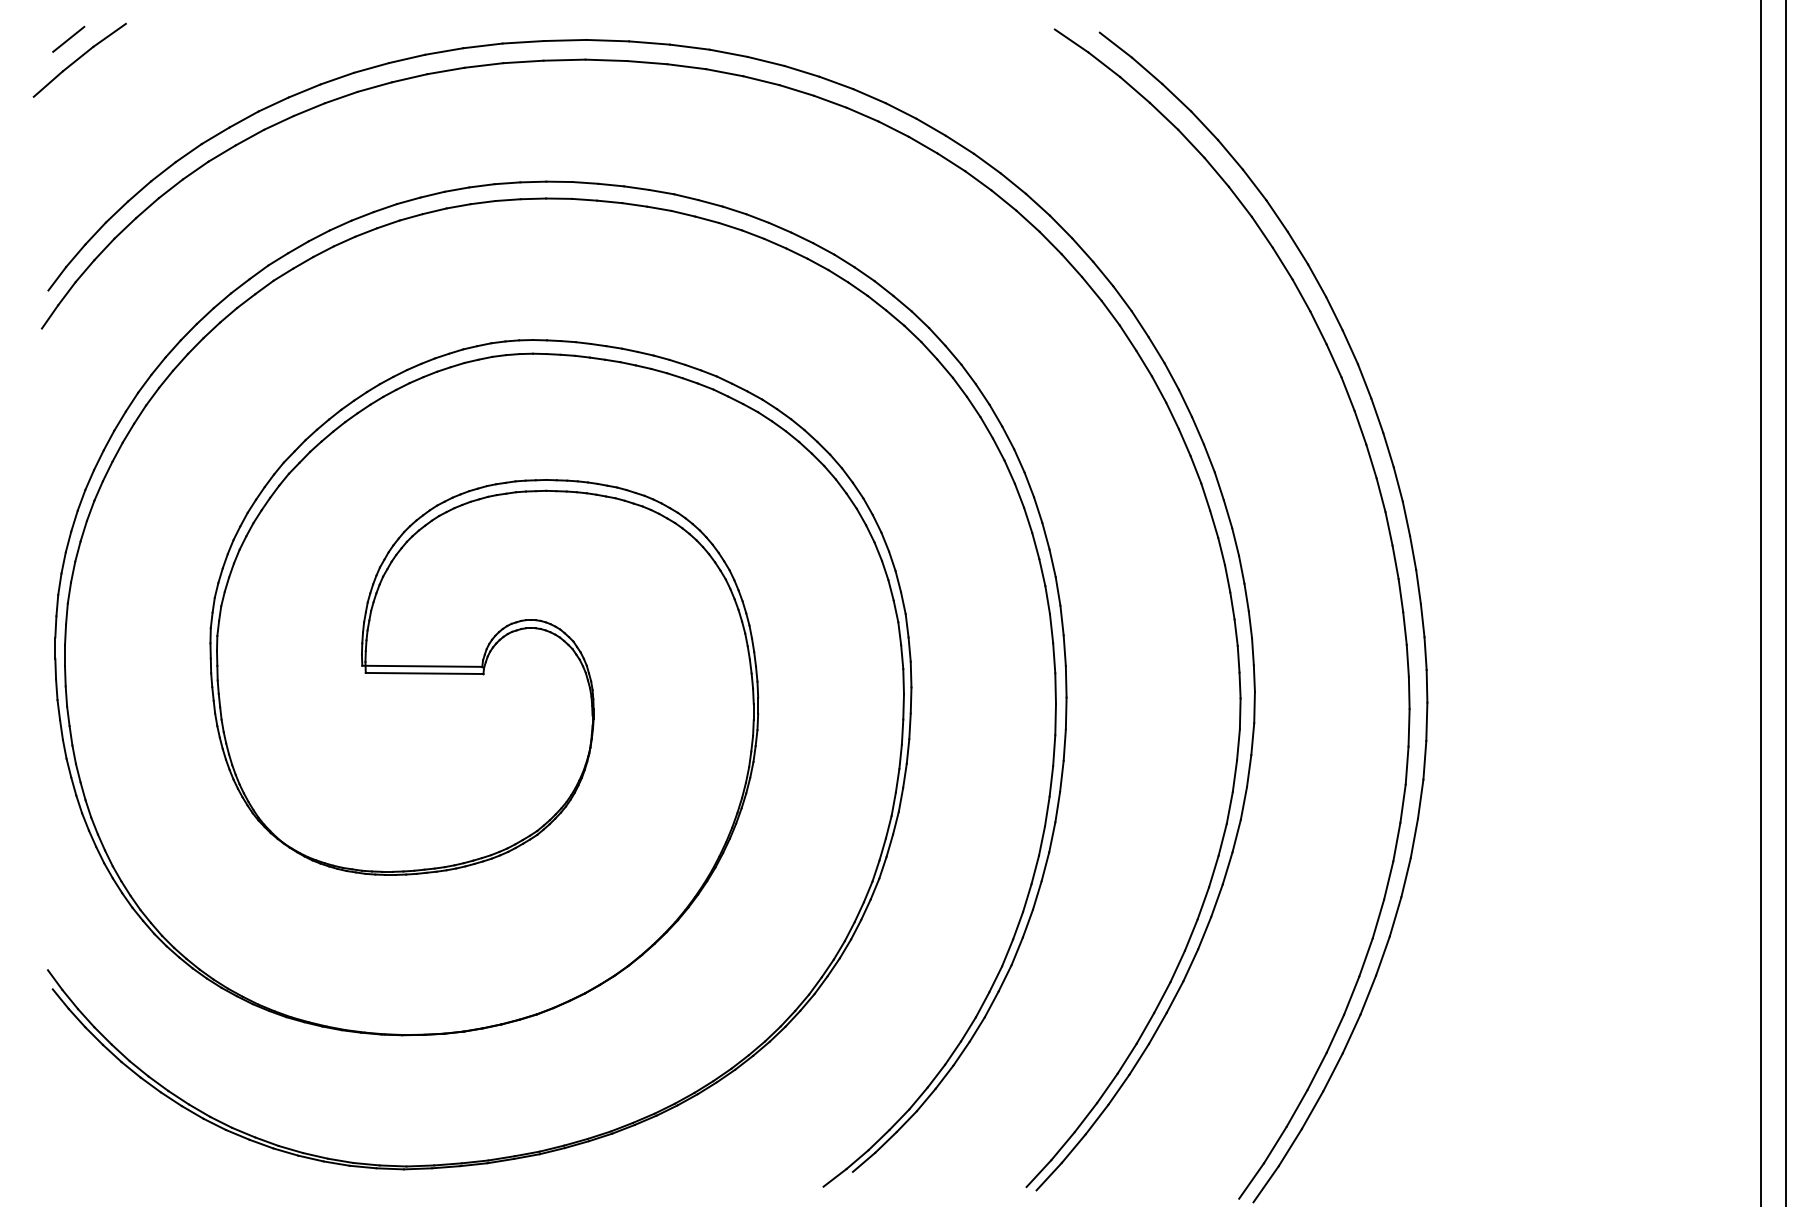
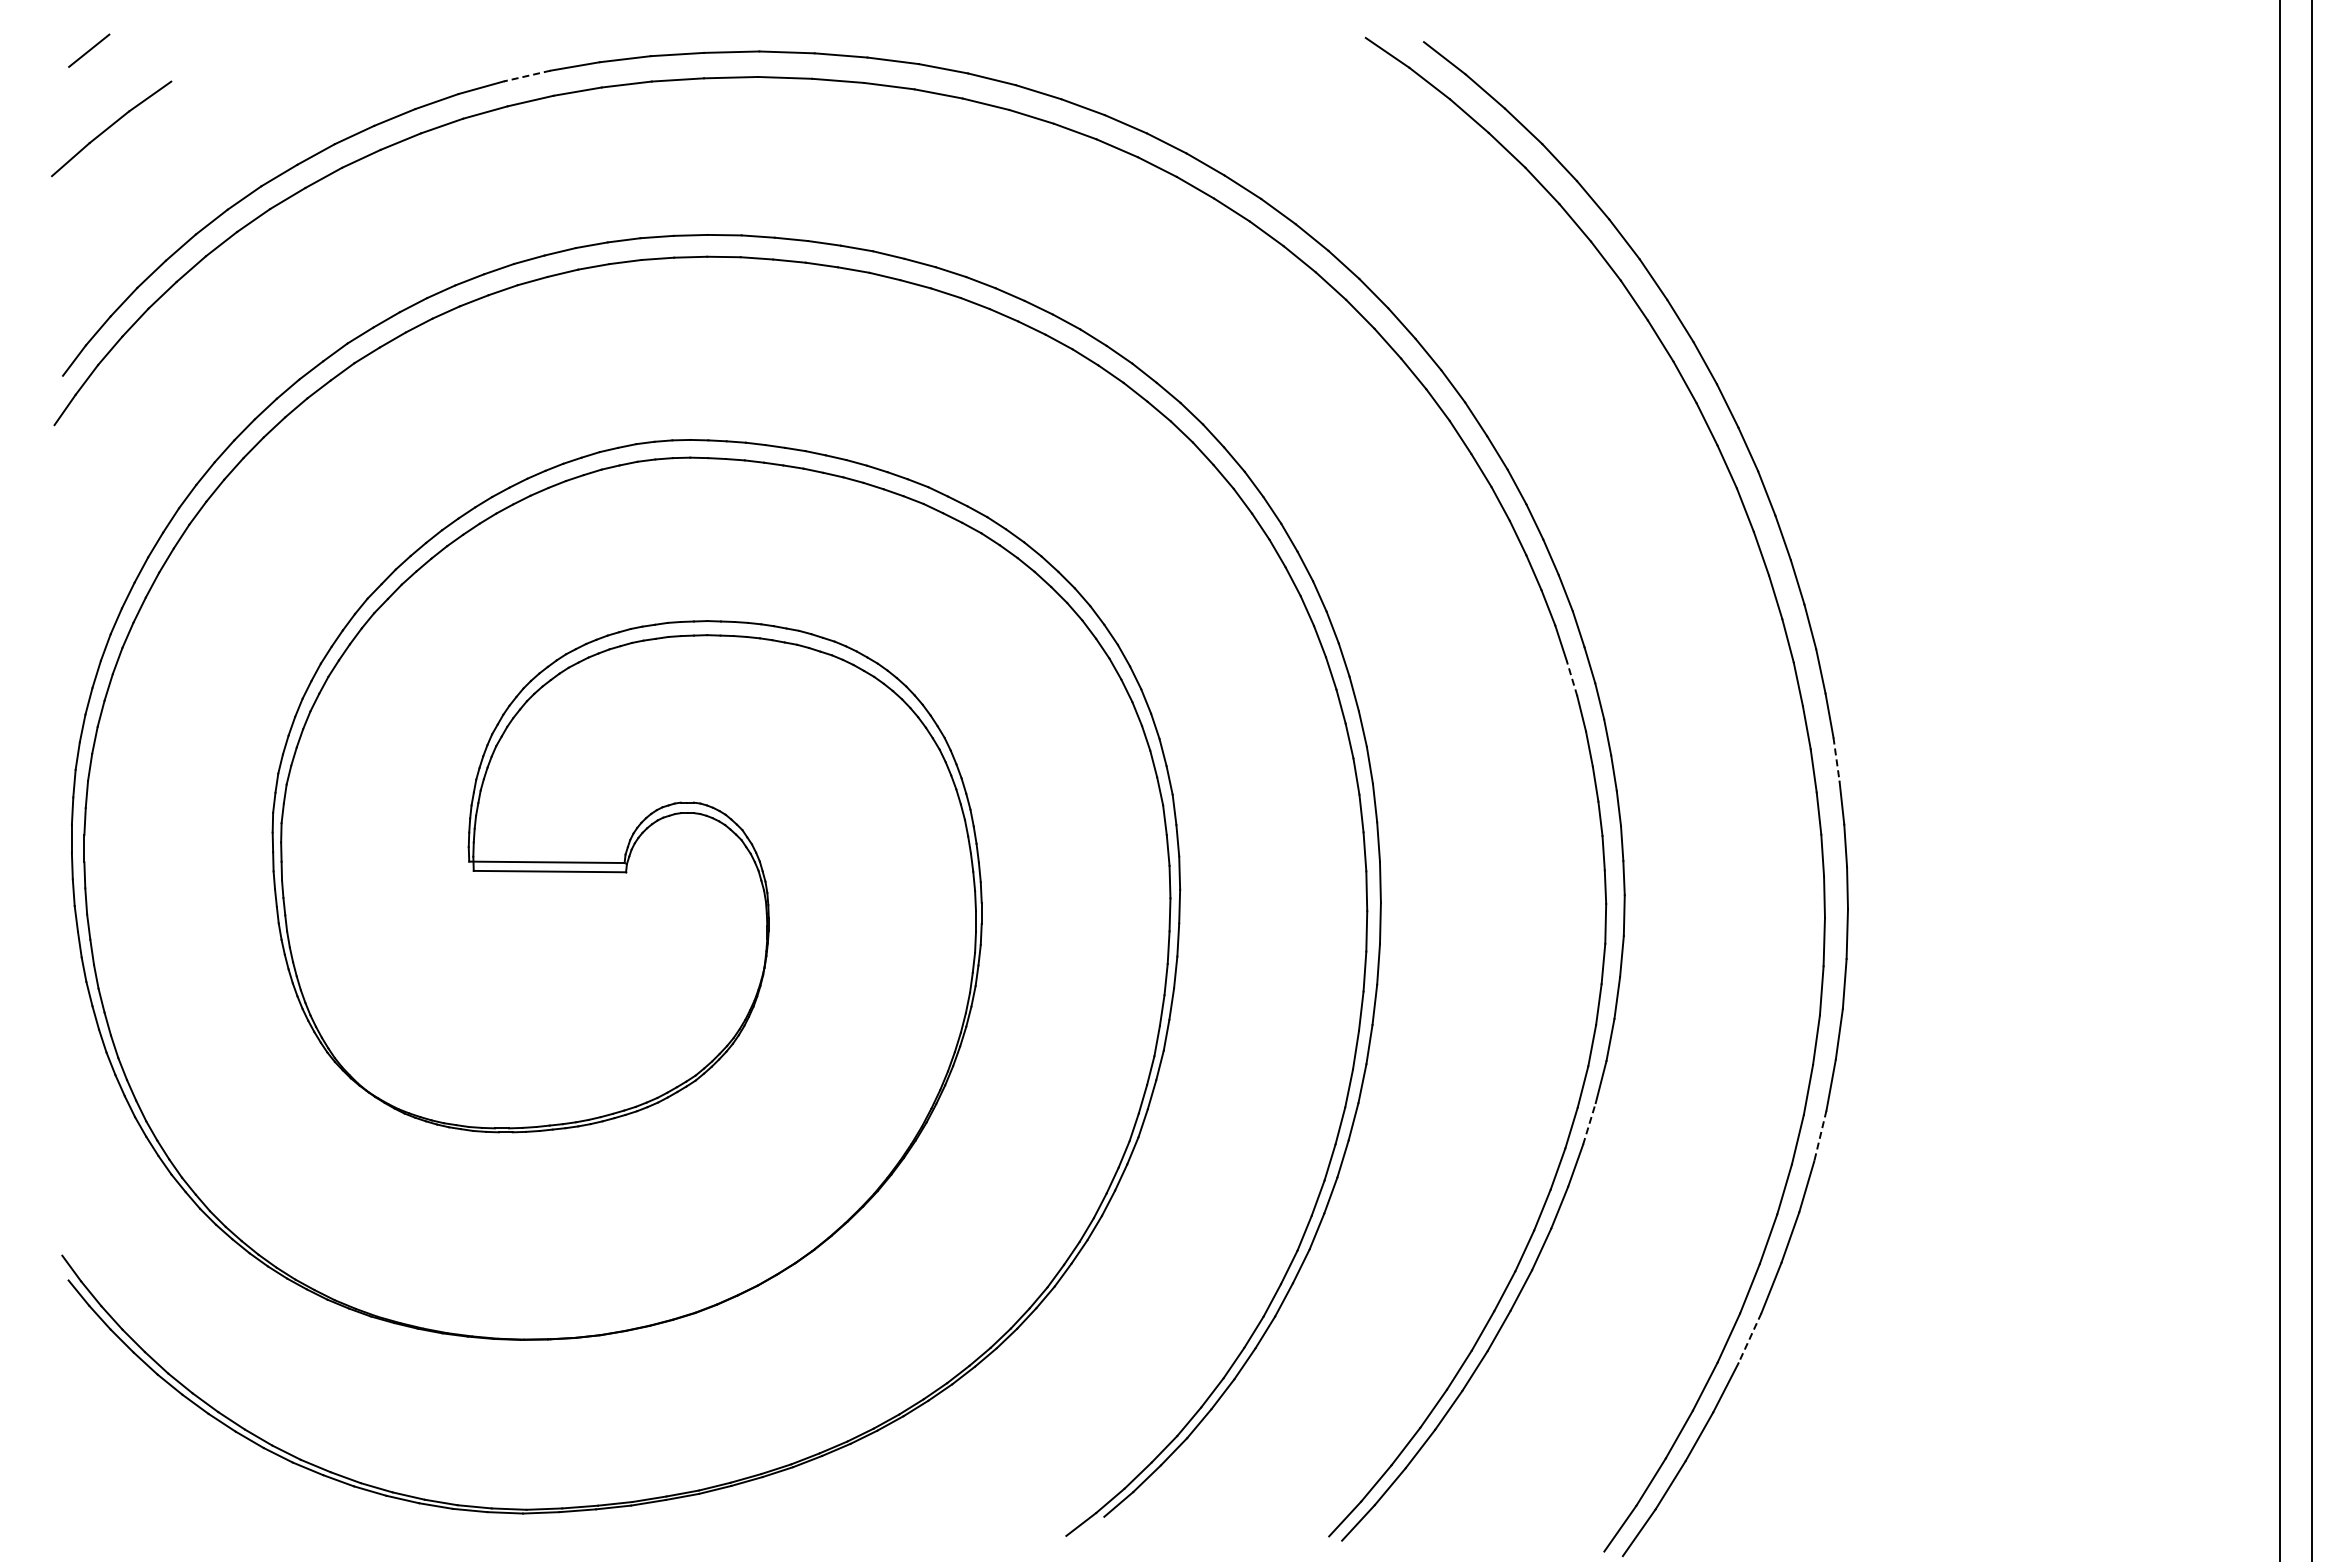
line: (406, 59) -> (526, 76), solid -> dashed
part: (79, 60) -> (111, 128), moved
line: (1213, 524) -> (1571, 678), solid -> dashed
line: (1418, 587) -> (1836, 760), solid -> dashed
line: (1227, 868) -> (1589, 1123), solid -> dashed
line: (1406, 877) -> (1820, 1135), solid -> dashed
line: (1351, 1034) -> (1749, 1338), solid -> dashed

